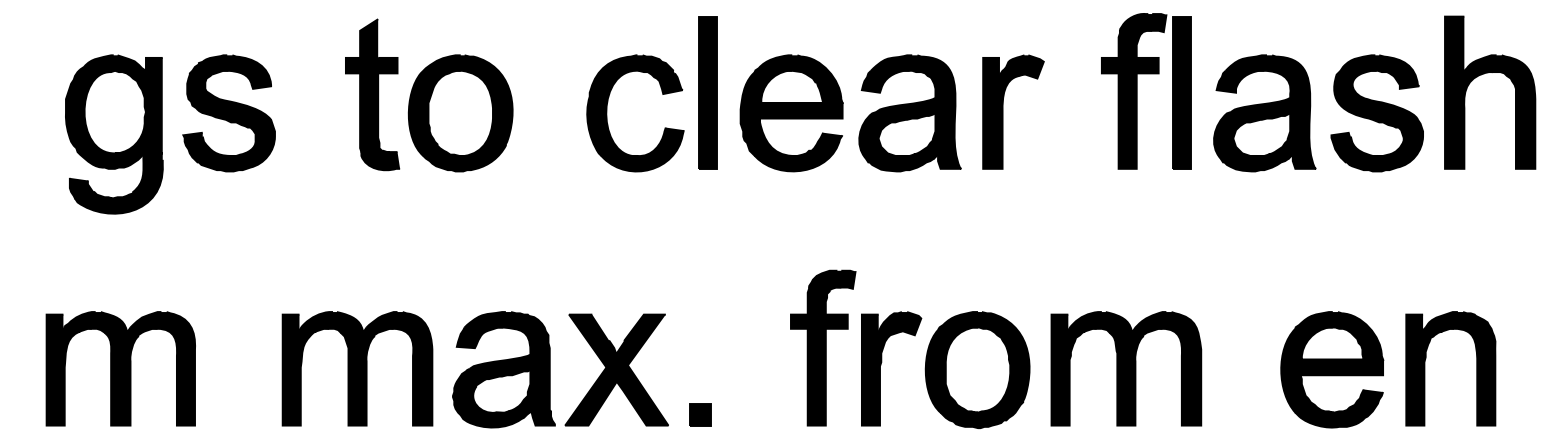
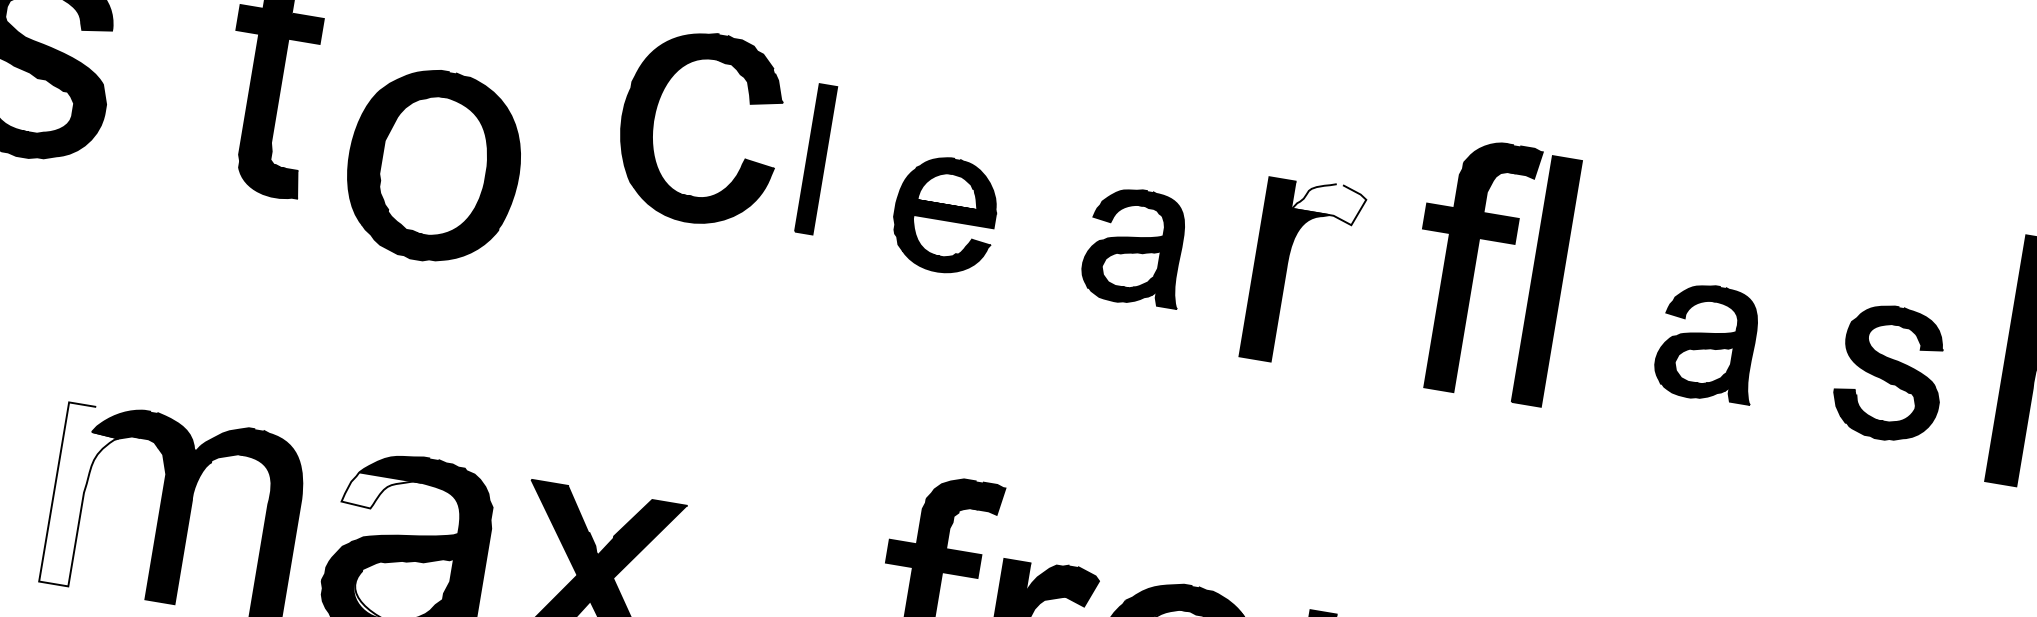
fill: (1021, 66) -> (1328, 201), removed
part: (1137, 91) -> (1475, 267), moved
part: (707, 92) -> (814, 158), size x0.6
part: (460, 113) -> (433, 166), moved
part: (607, 113) -> (655, 120), moved
part: (791, 113) -> (944, 215), size x0.6
part: (909, 113) -> (1135, 247), size x0.6
part: (1264, 113) -> (1708, 342), size x0.6
part: (1376, 113) -> (1889, 373), size x0.7
fill: (479, 337) -> (380, 492), removed
fill: (299, 369) -> (81, 495), removed

